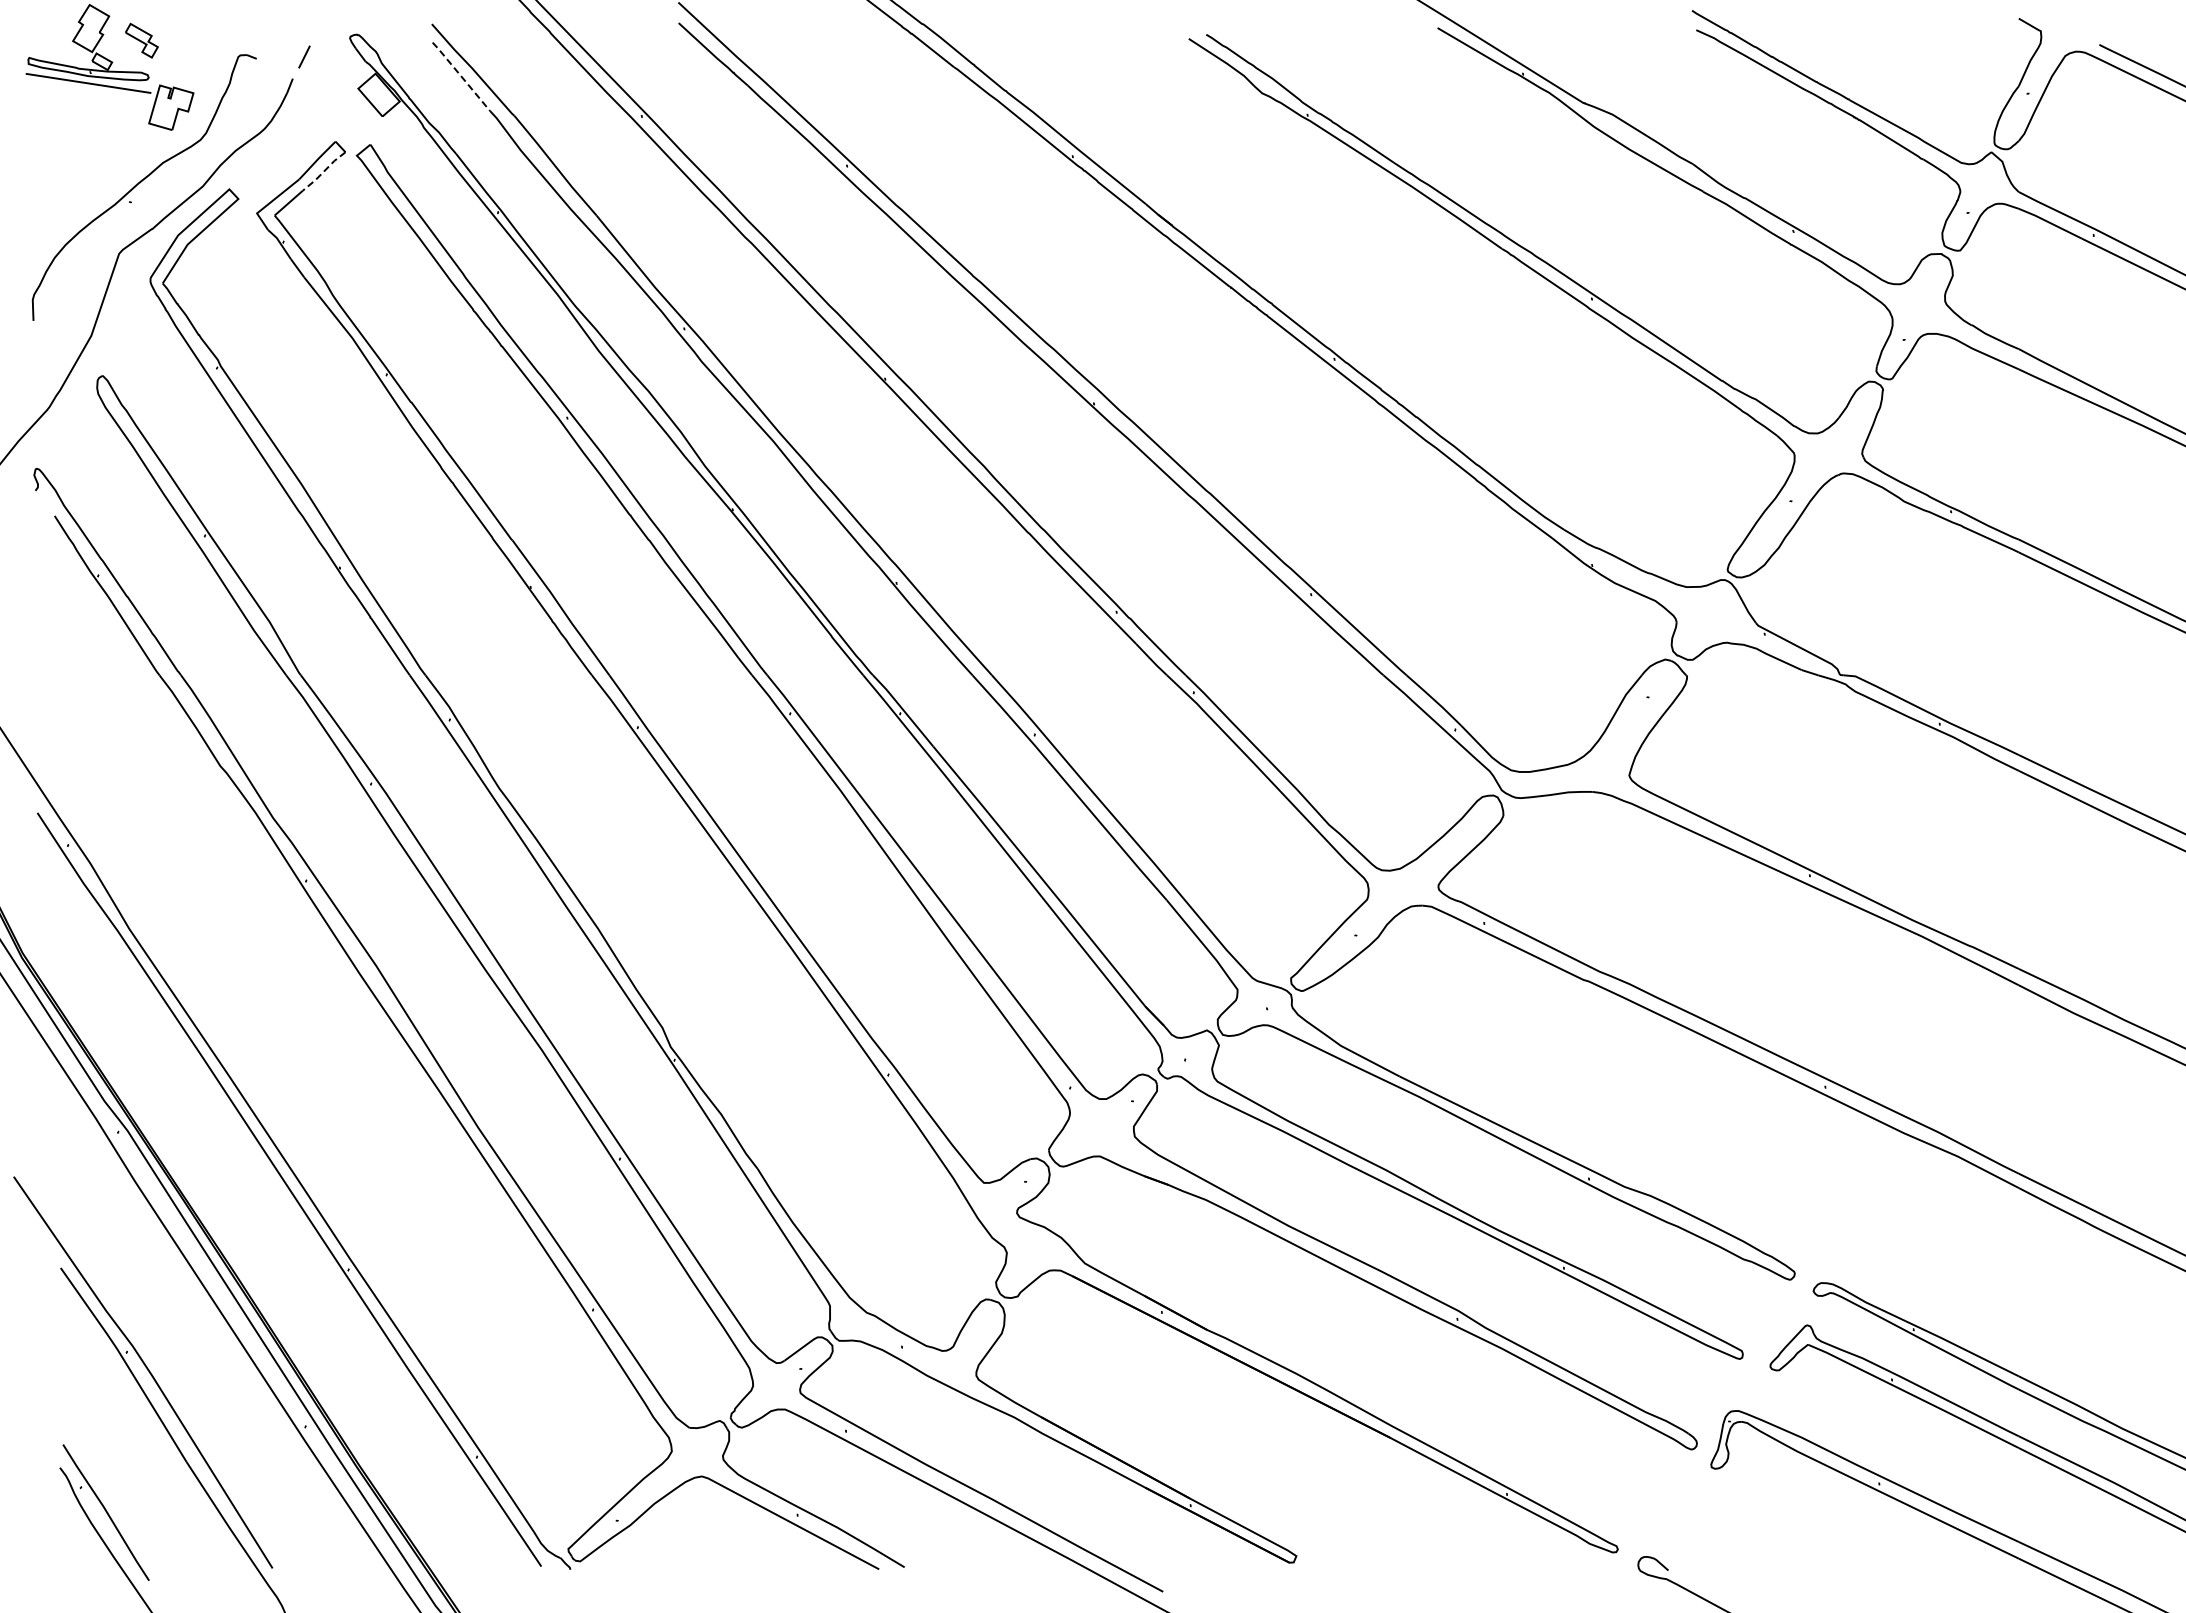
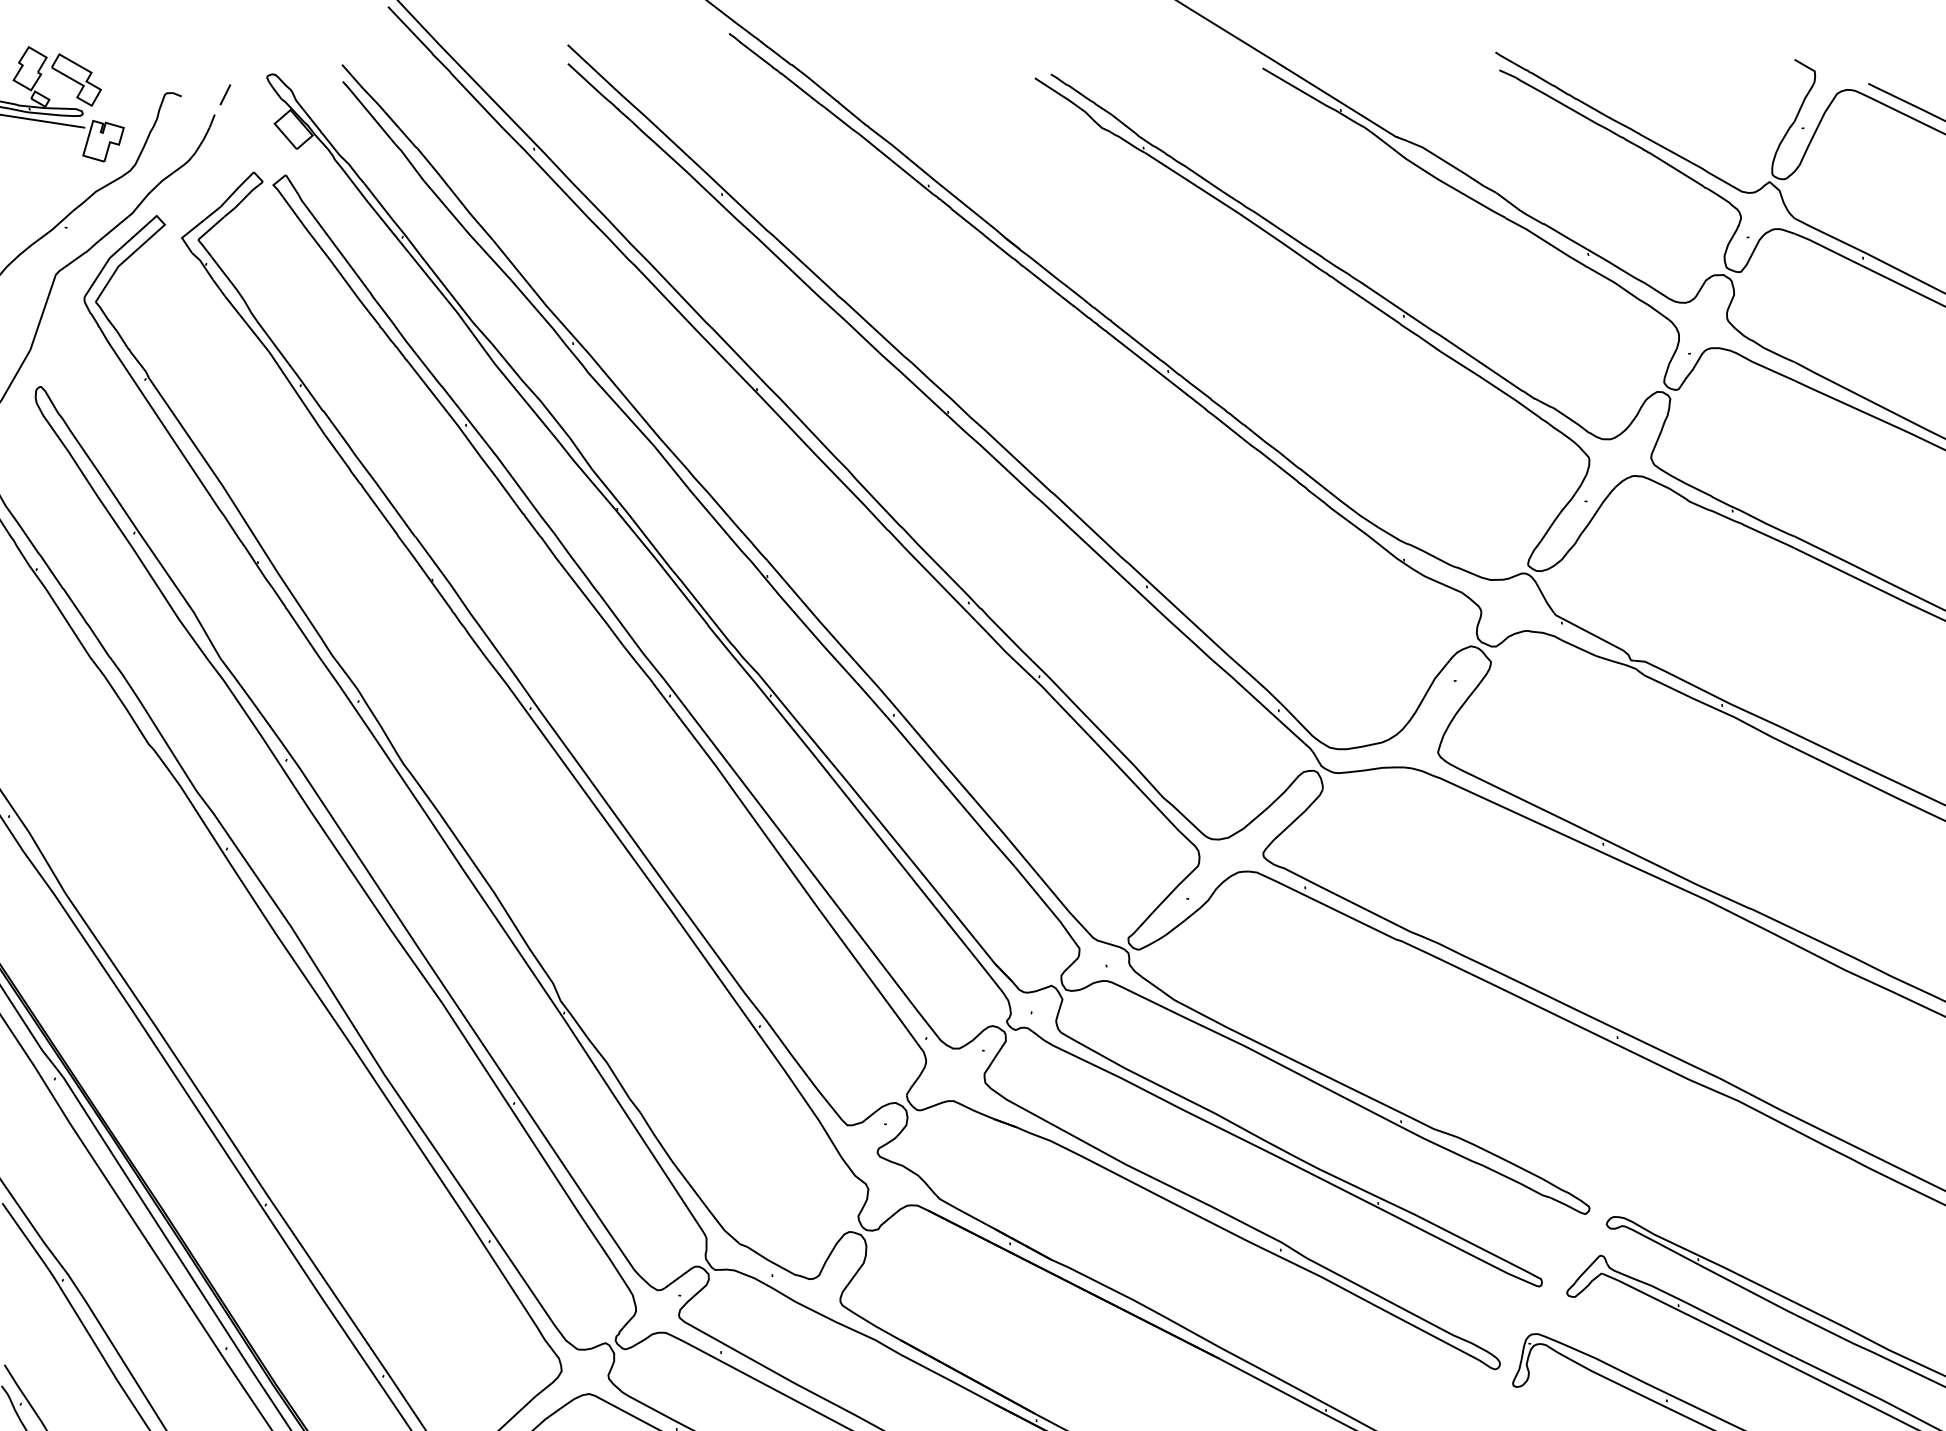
part: (141, 40) -> (76, 79), size x1.67
line: (461, 76) -> (369, 112), dashed -> solid
line: (323, 171) -> (242, 199), dashed -> solid

